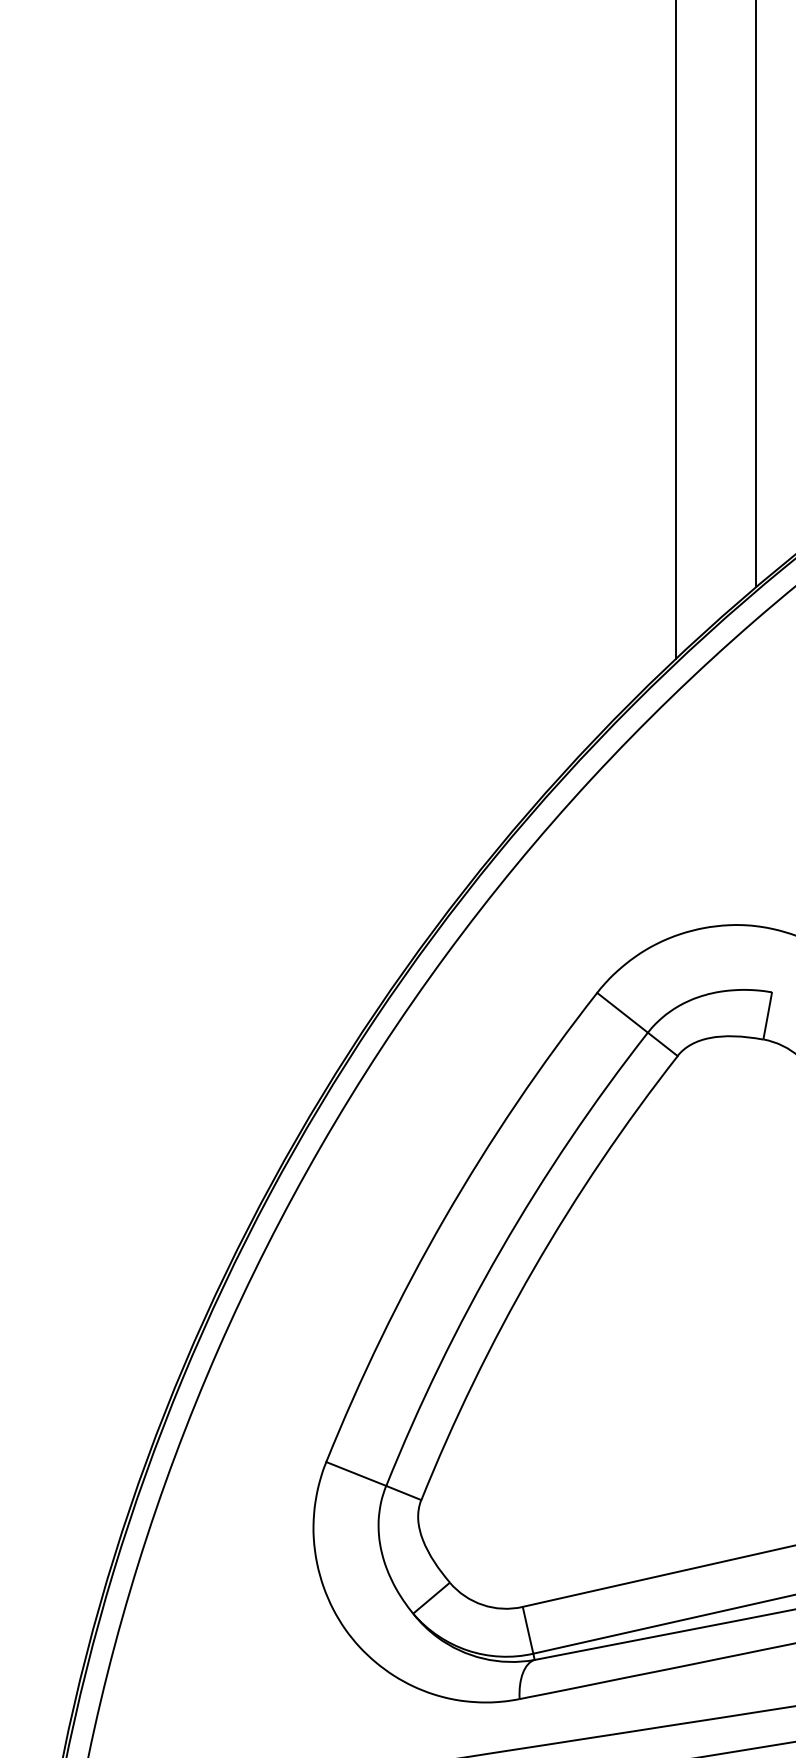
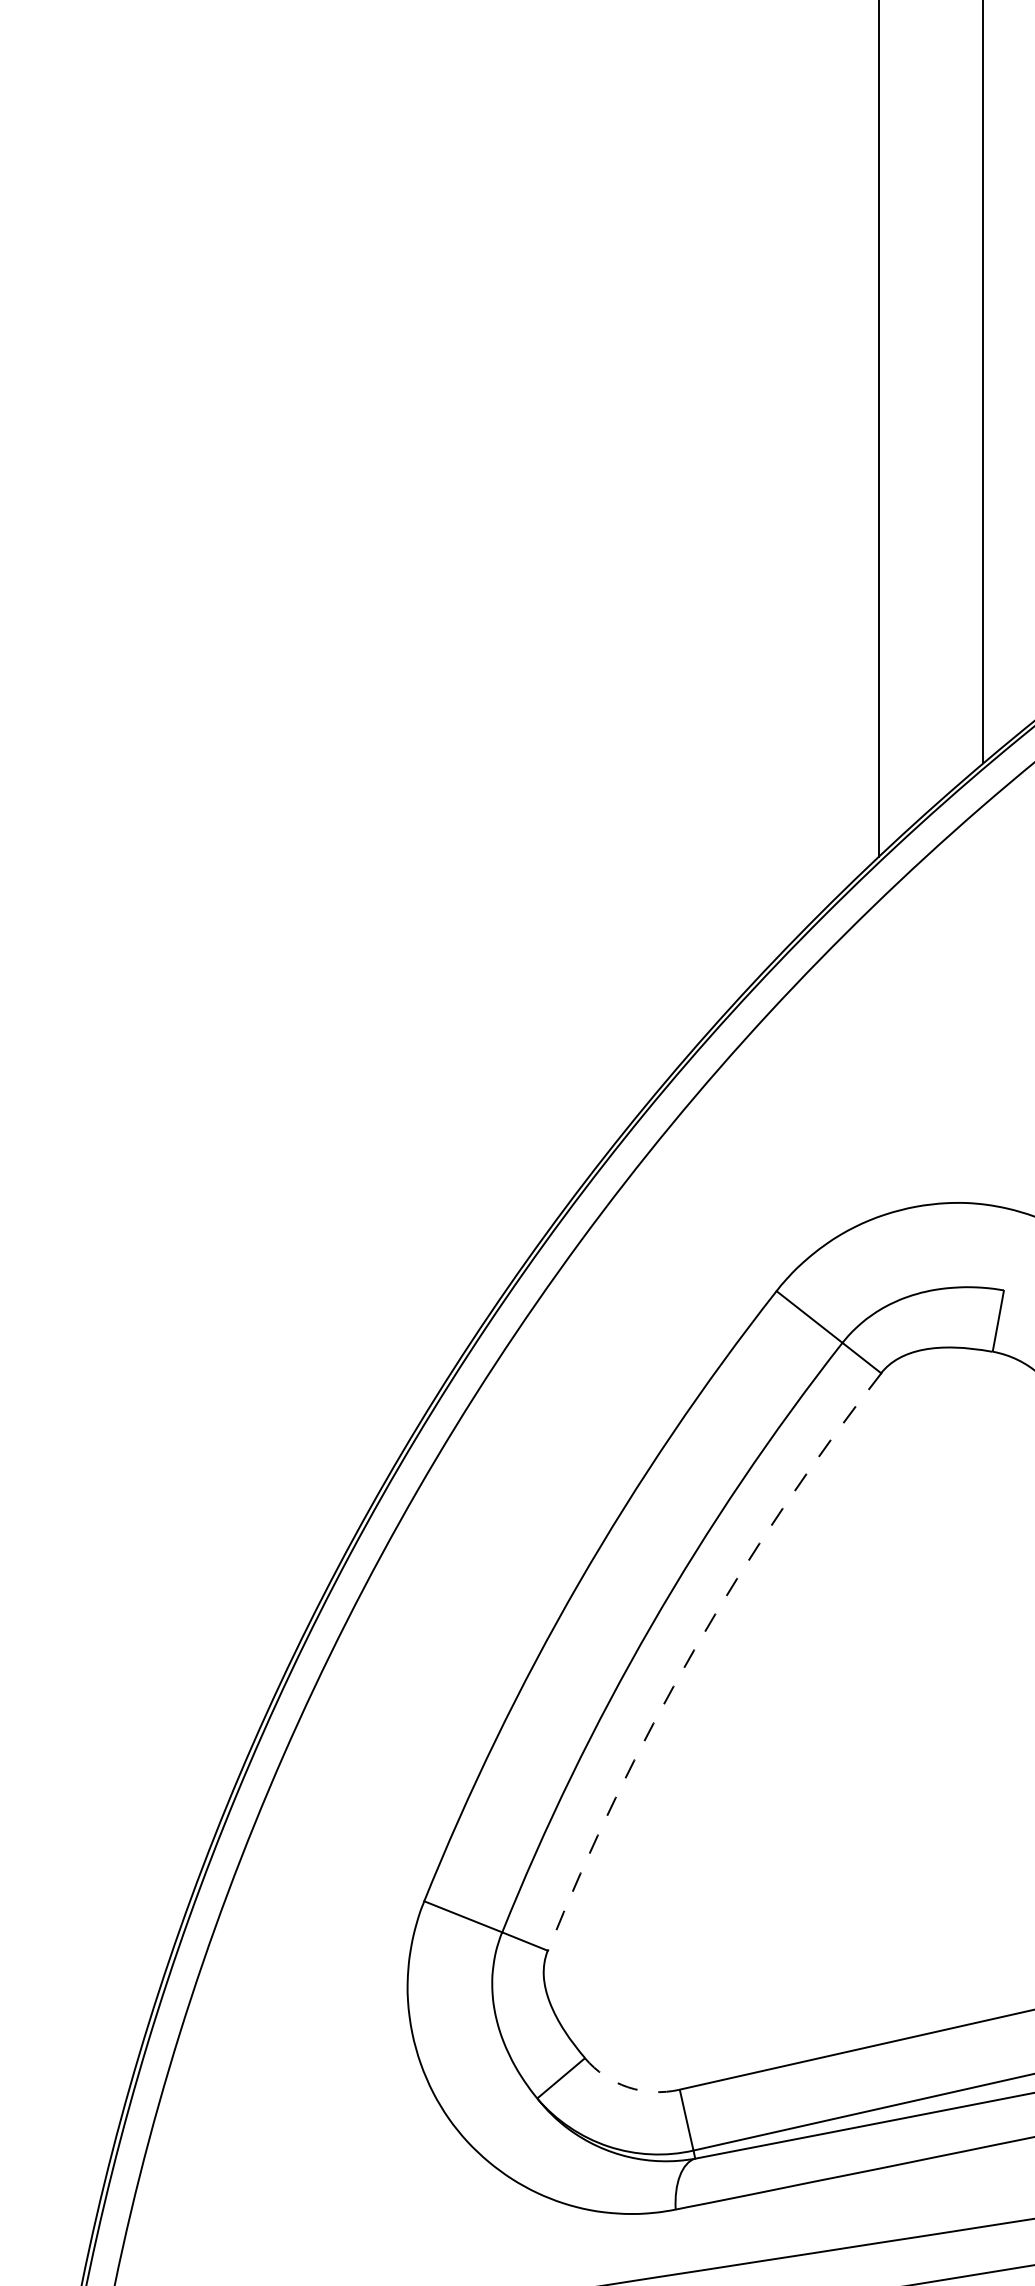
arc: (534, 1269) -> (694, 1650), solid -> dashed
arc: (482, 1605) -> (627, 2087), solid -> dashed

